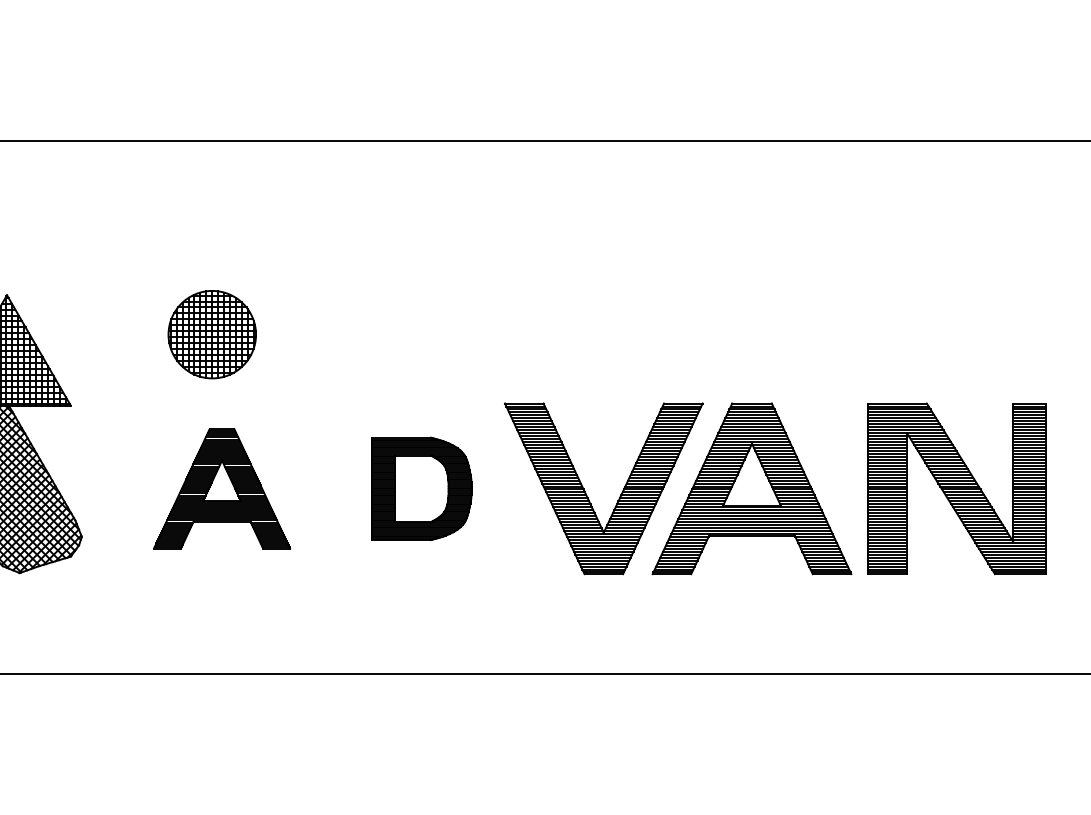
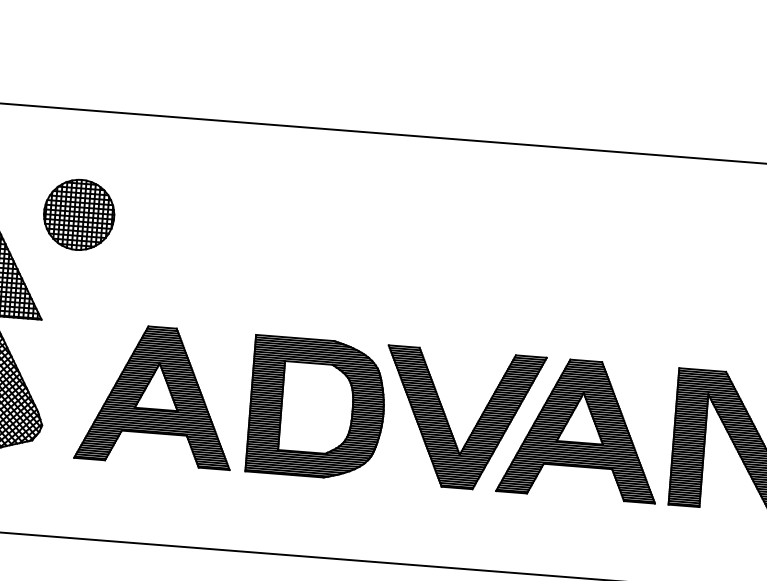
part: (211, 334) -> (78, 214), moved
part: (221, 488) -> (156, 395), size x1.43
part: (421, 488) -> (316, 408), size x1.67

